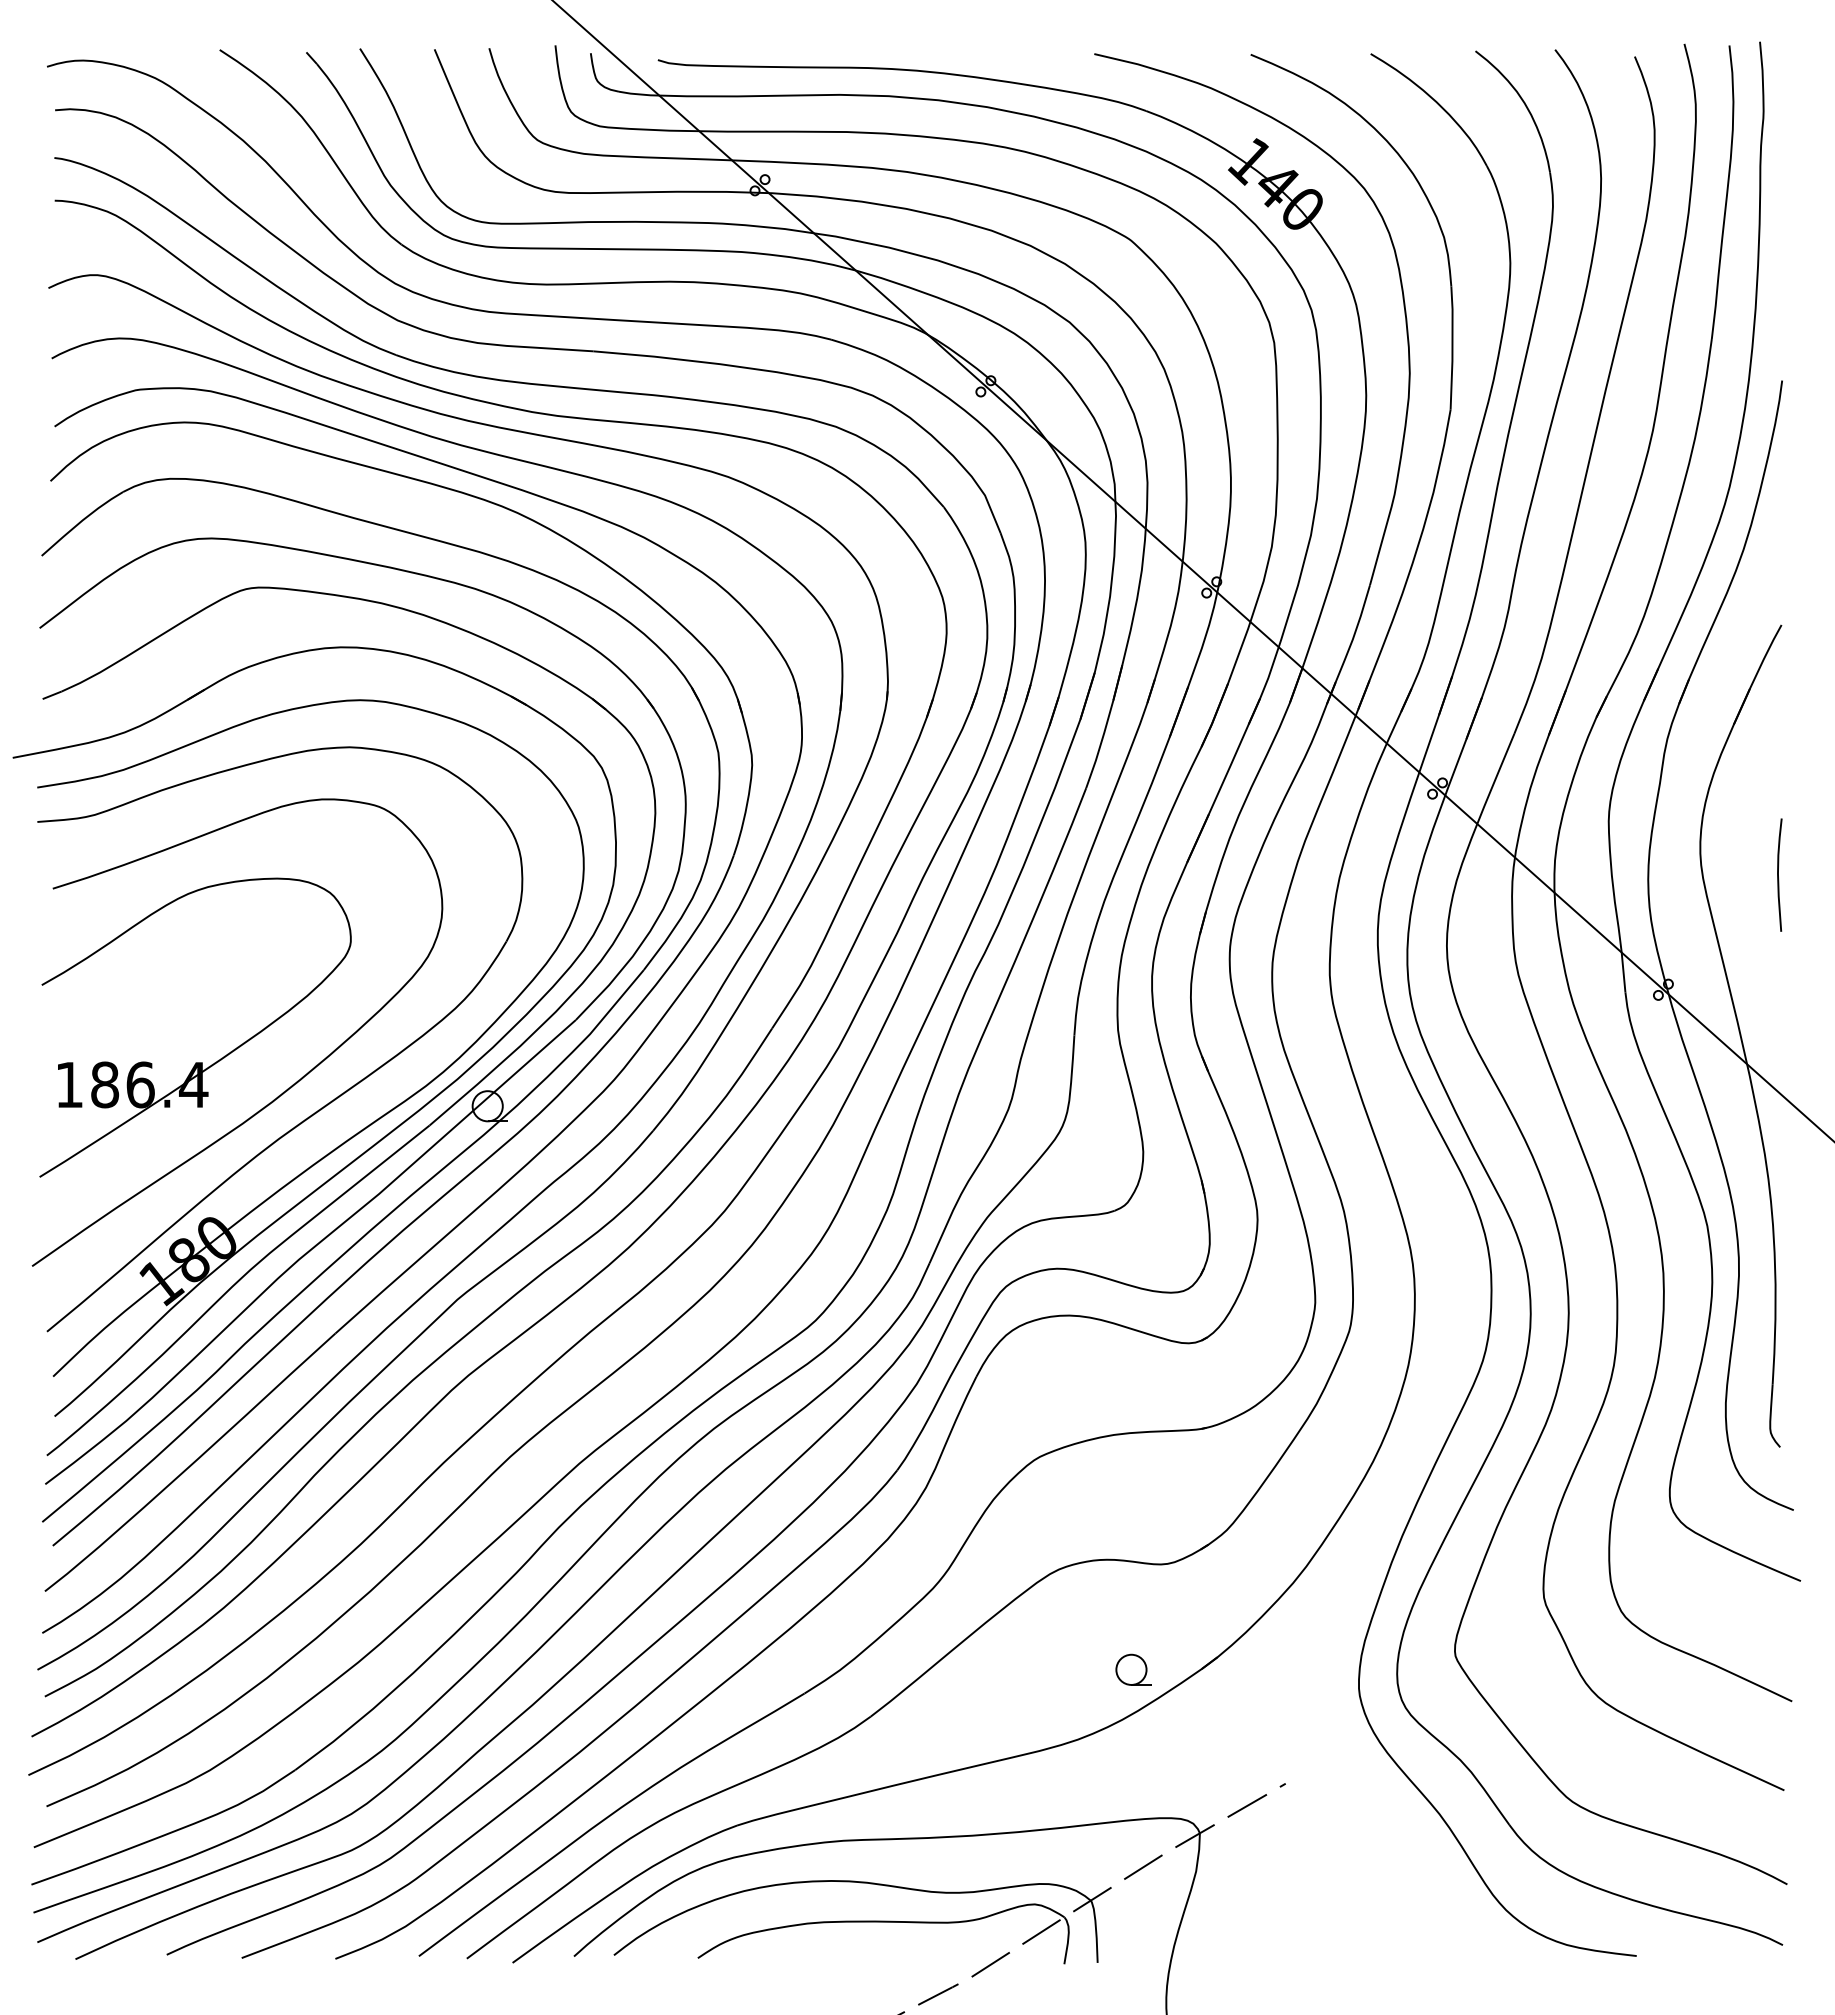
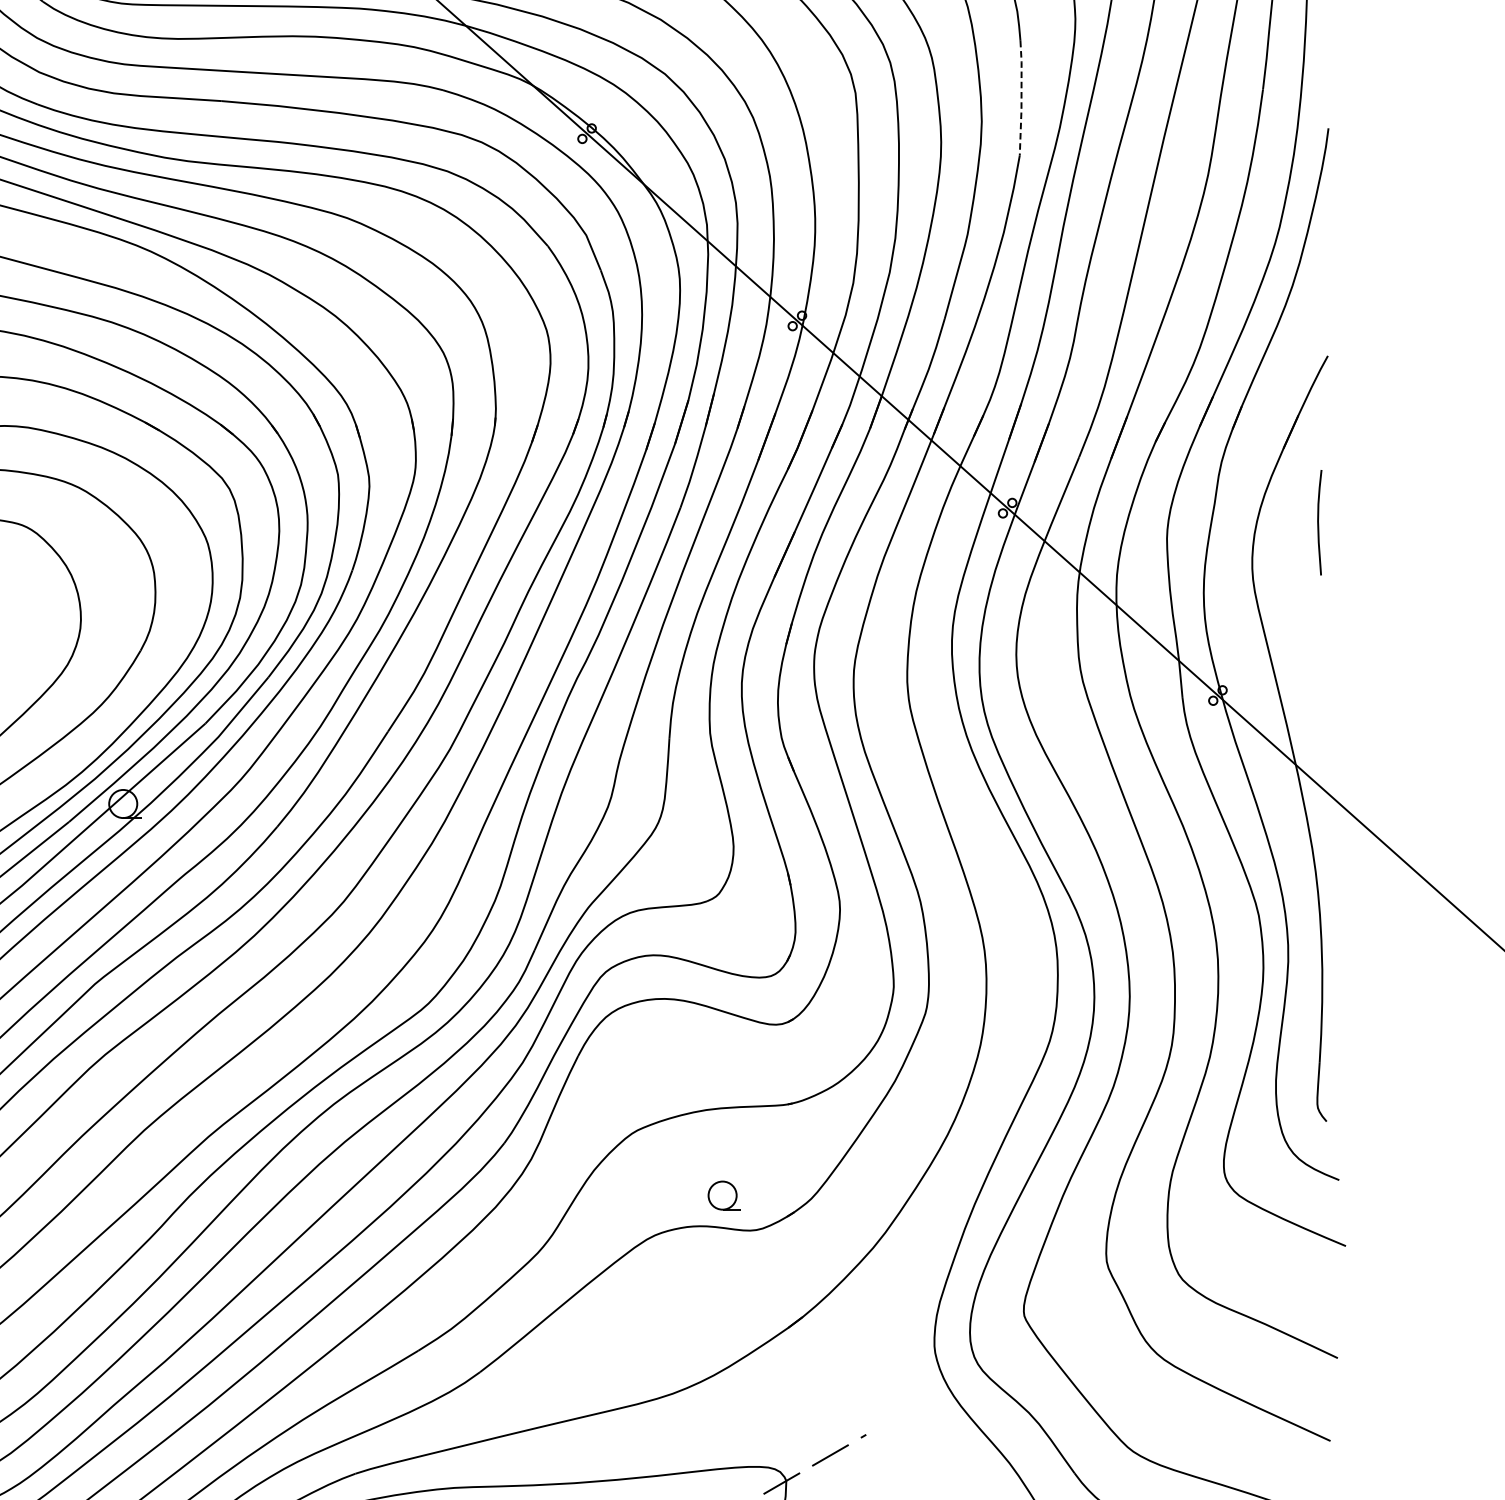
line: (1452, 348) -> (1021, 98), solid -> dashed
curve: (1778, 874) -> (1318, 522), moved
part: (1133, 1669) -> (724, 1195), moved

